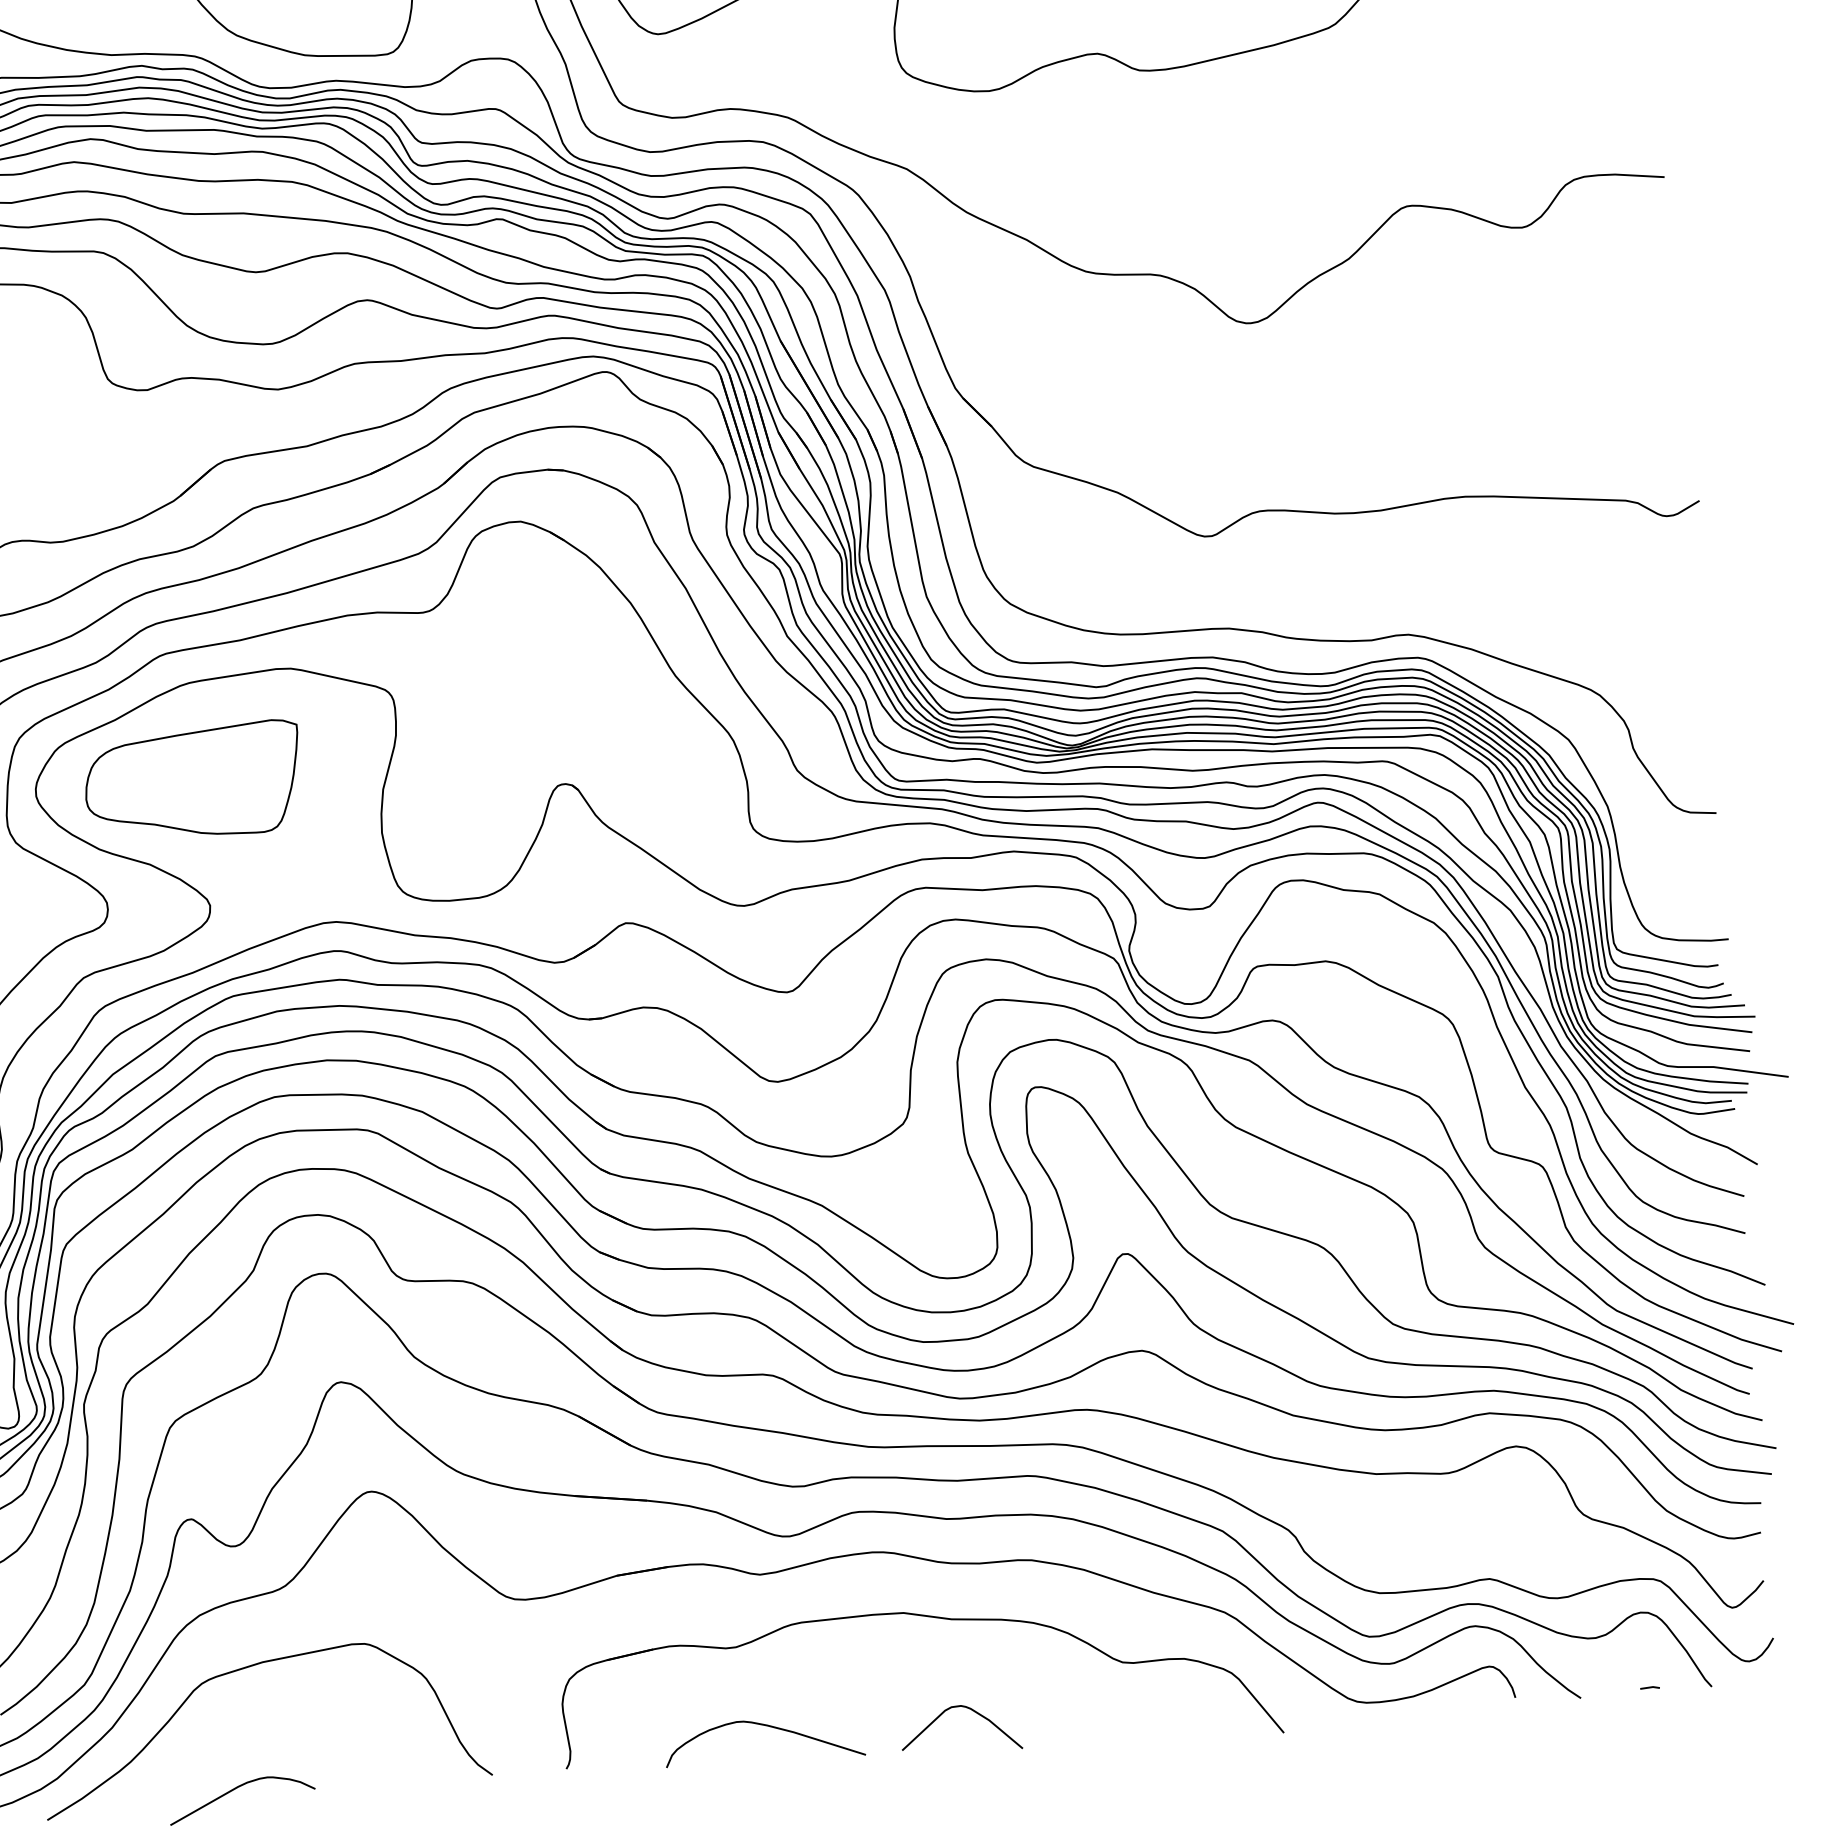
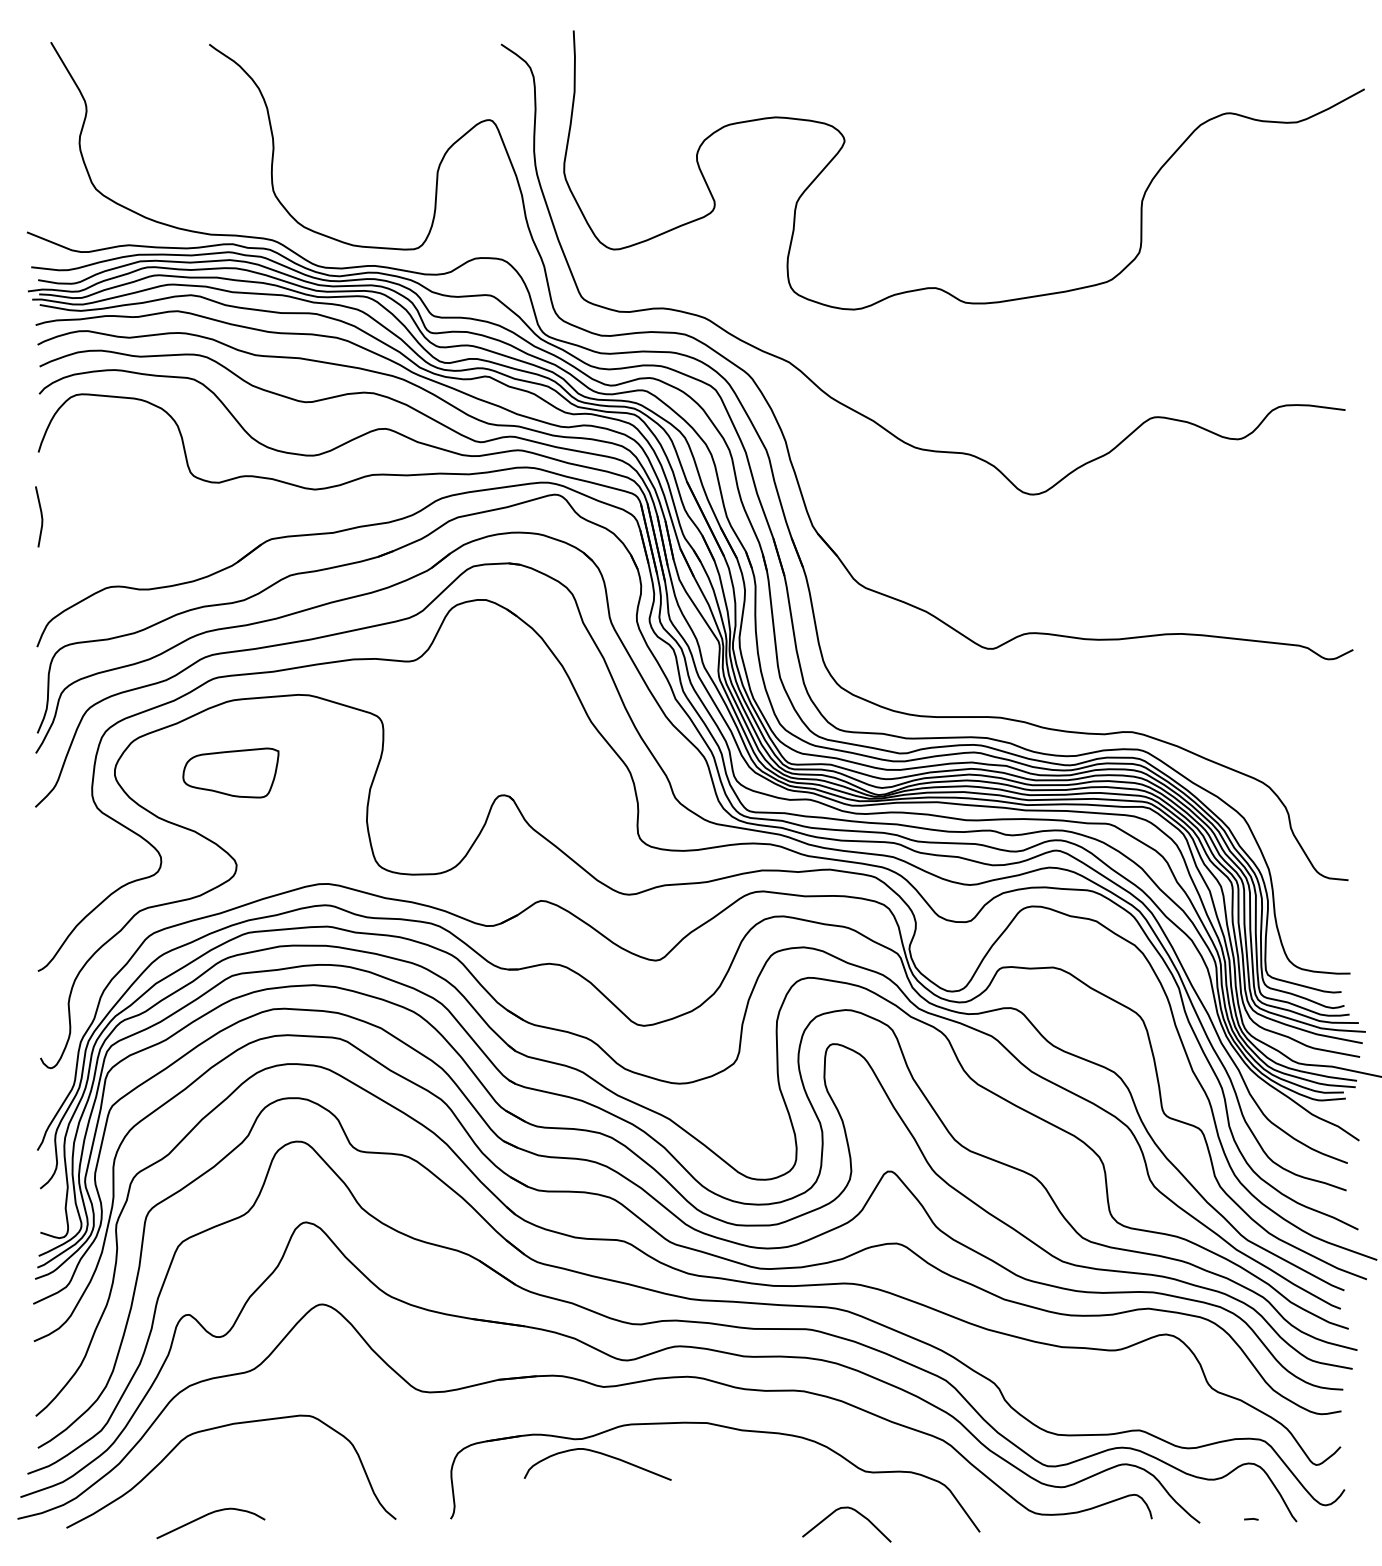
part: (192, 781) -> (230, 772), size x0.6
curve: (964, 1708) -> (850, 1509), moved
curve: (767, 1727) -> (600, 1454), moved

